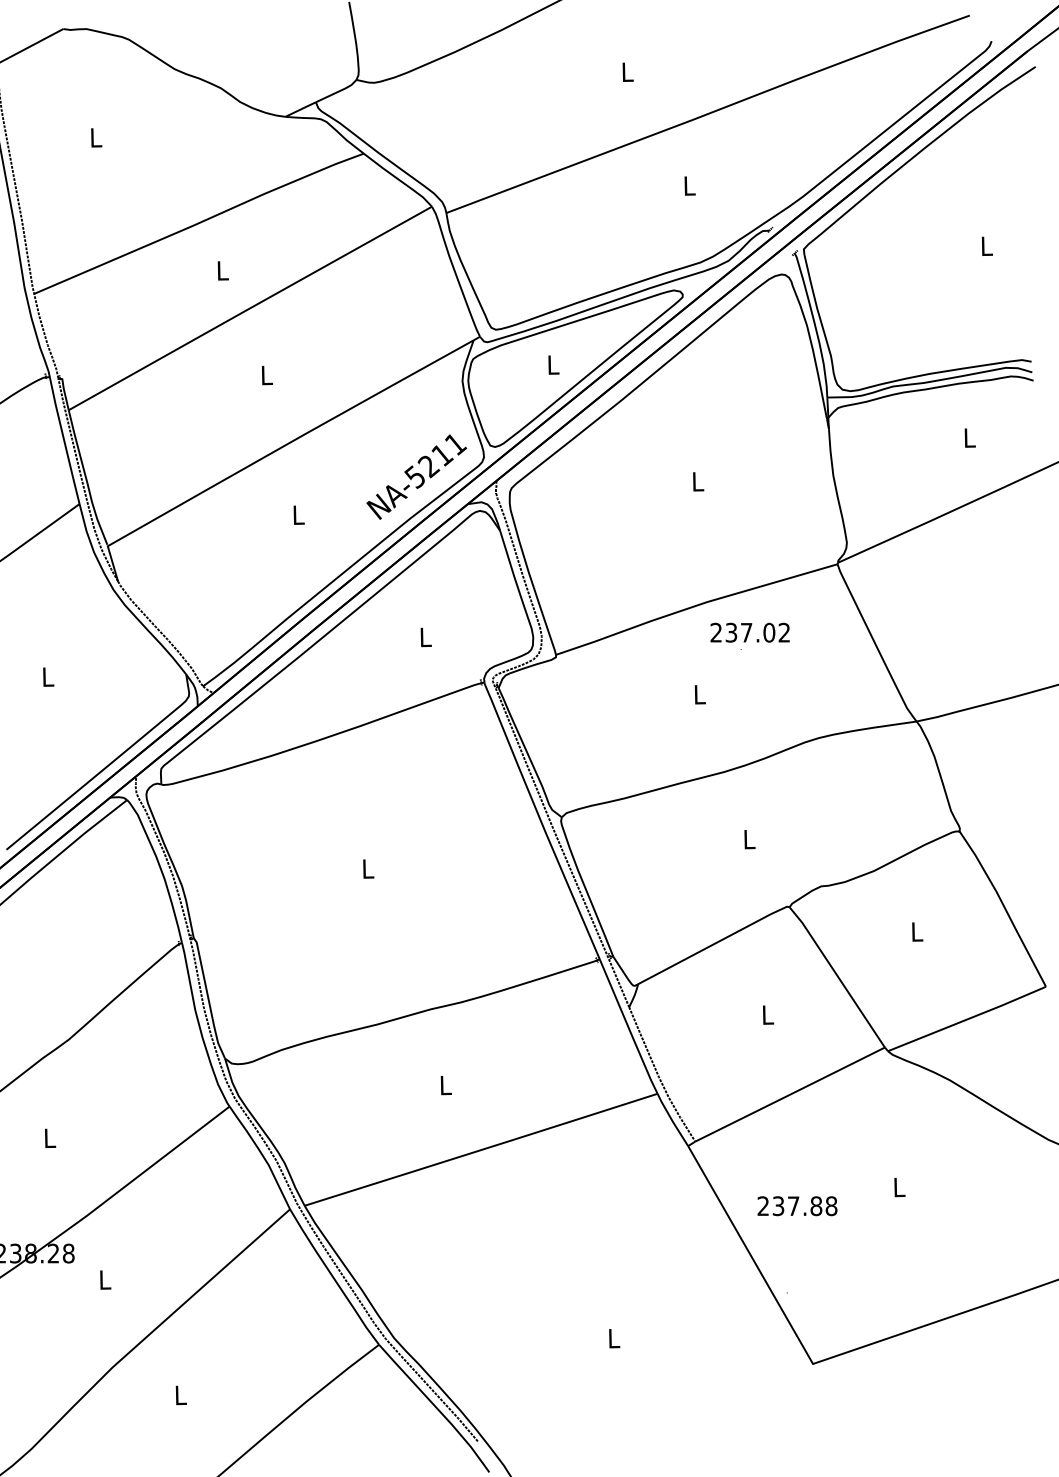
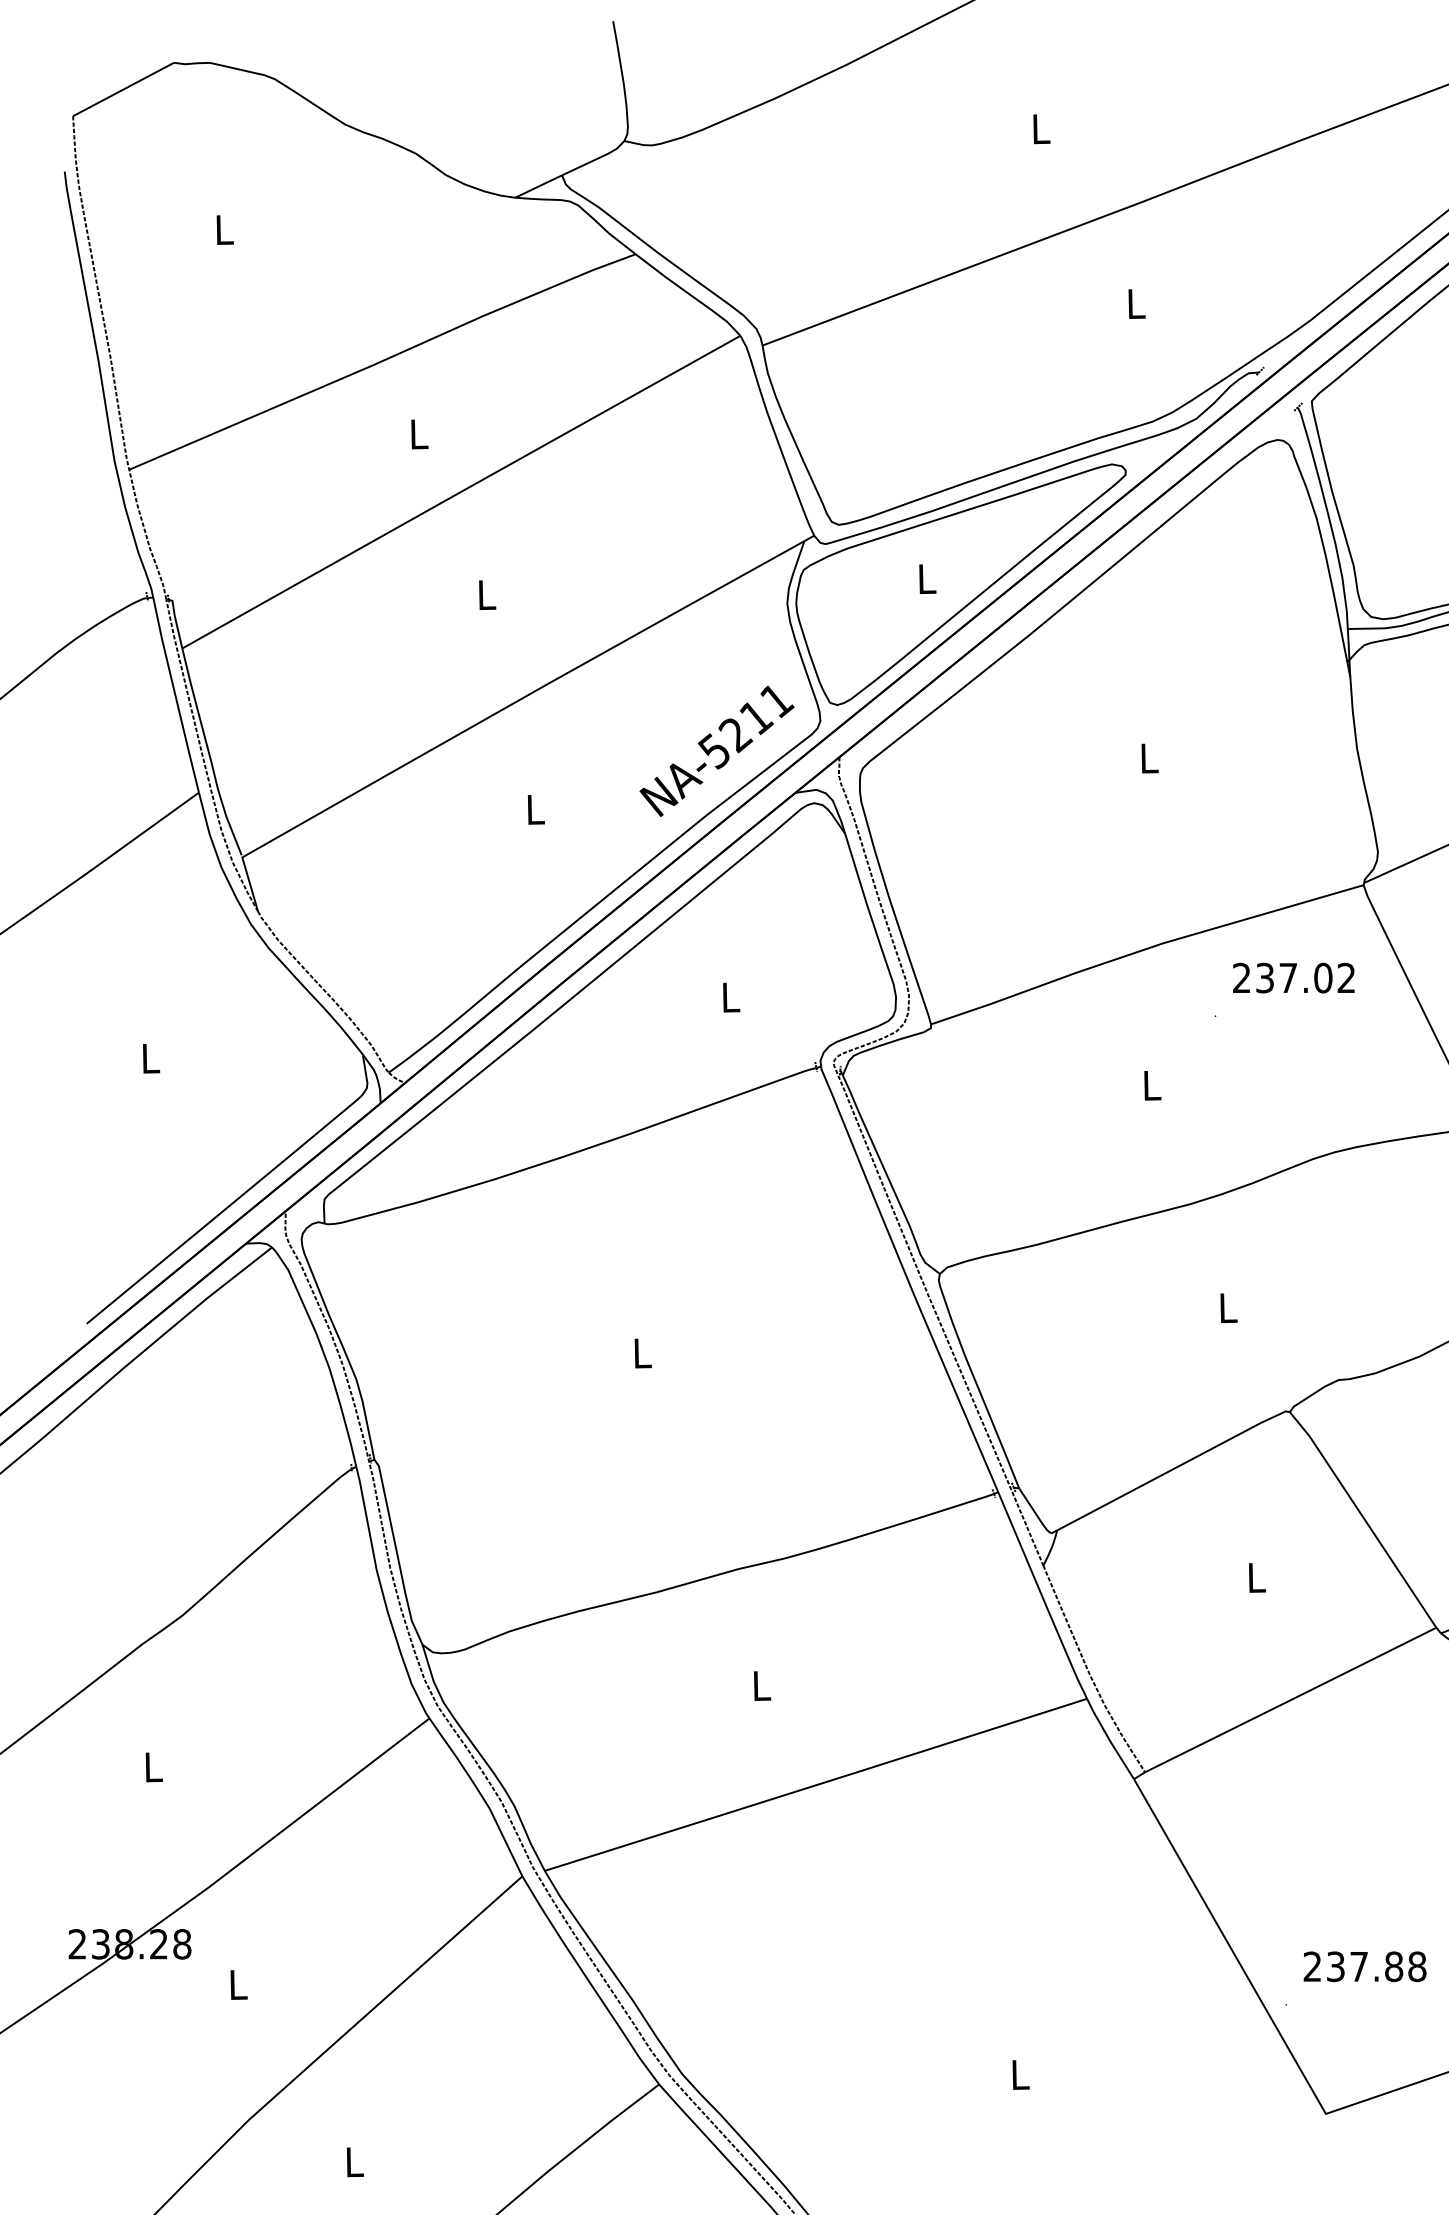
text: (749, 632) -> (1292, 977), moved
text: (797, 1206) -> (1365, 1967), moved

